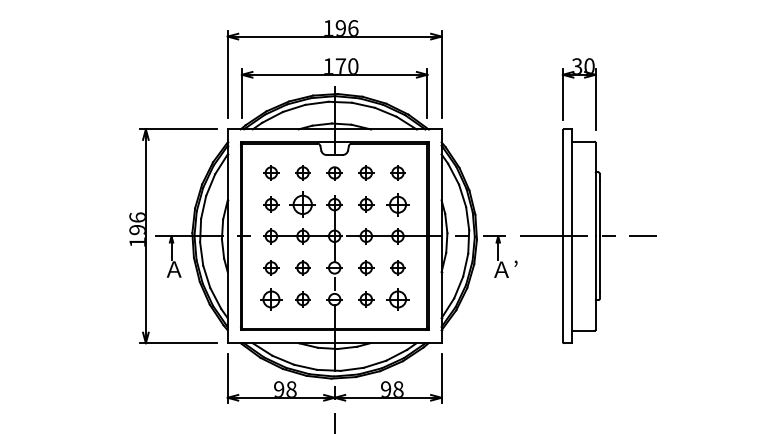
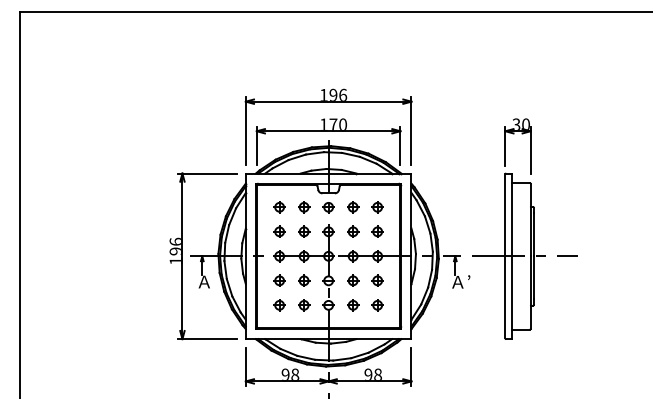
part: (303, 204) -> (304, 231), size x0.62
part: (397, 204) -> (377, 231), size x0.71
part: (271, 299) -> (279, 305), size x0.71
part: (397, 299) -> (377, 305), size x0.71

